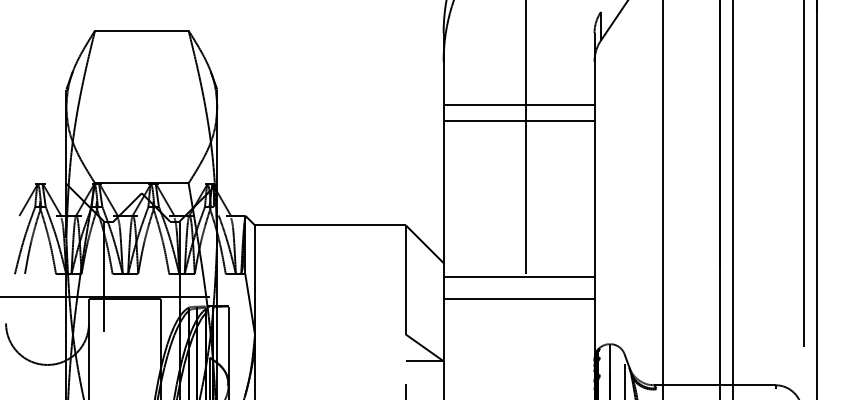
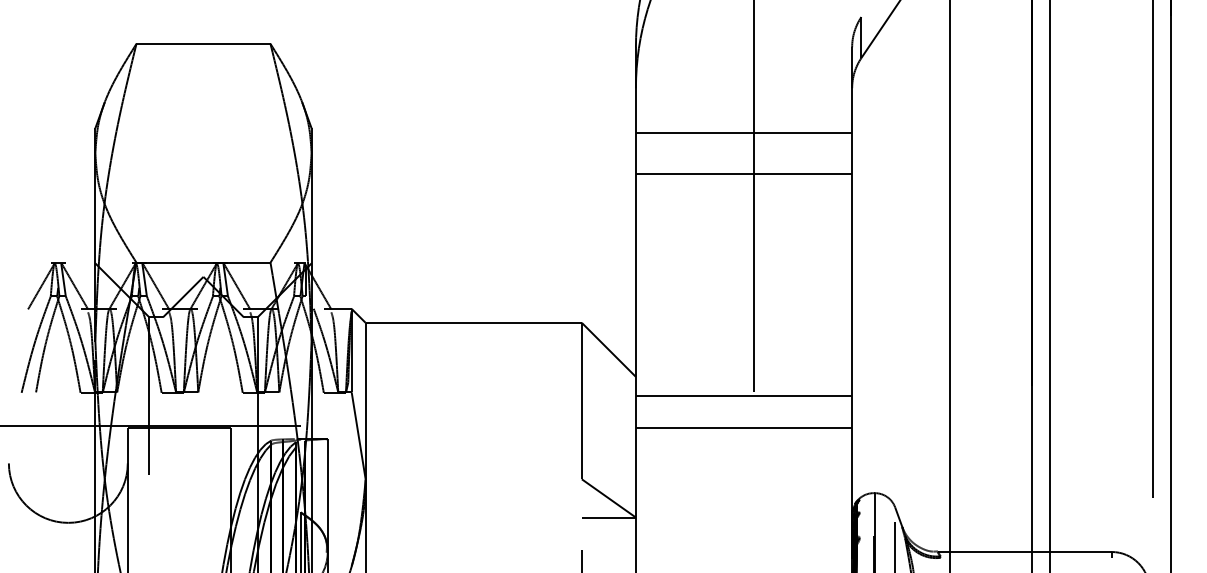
line: (518, 104) -> (743, 132), moved

